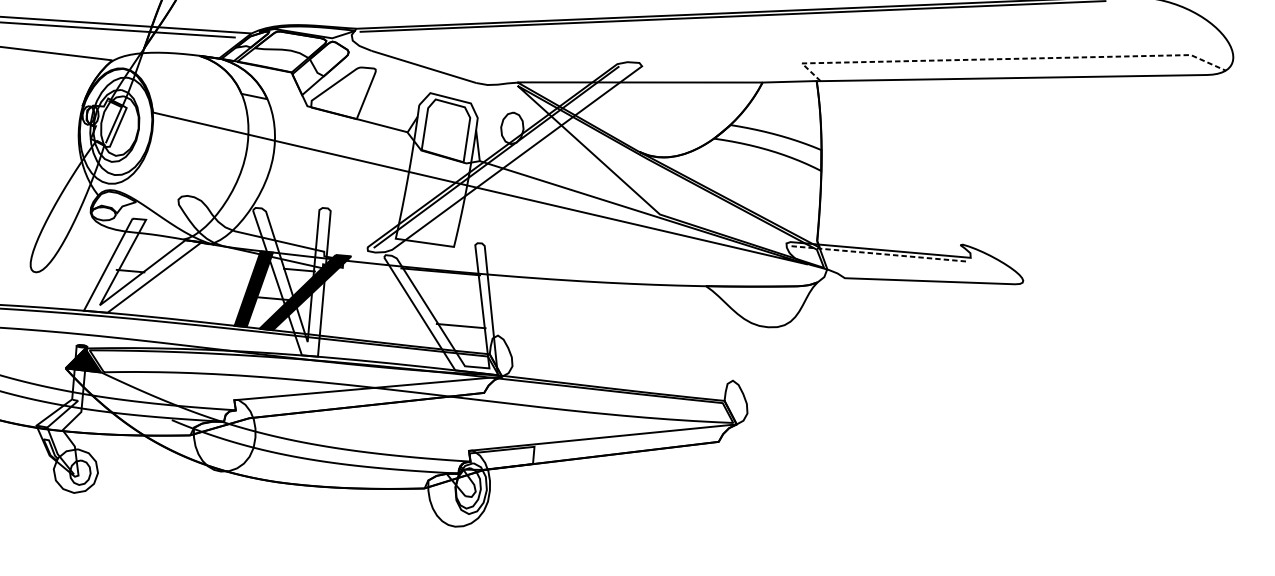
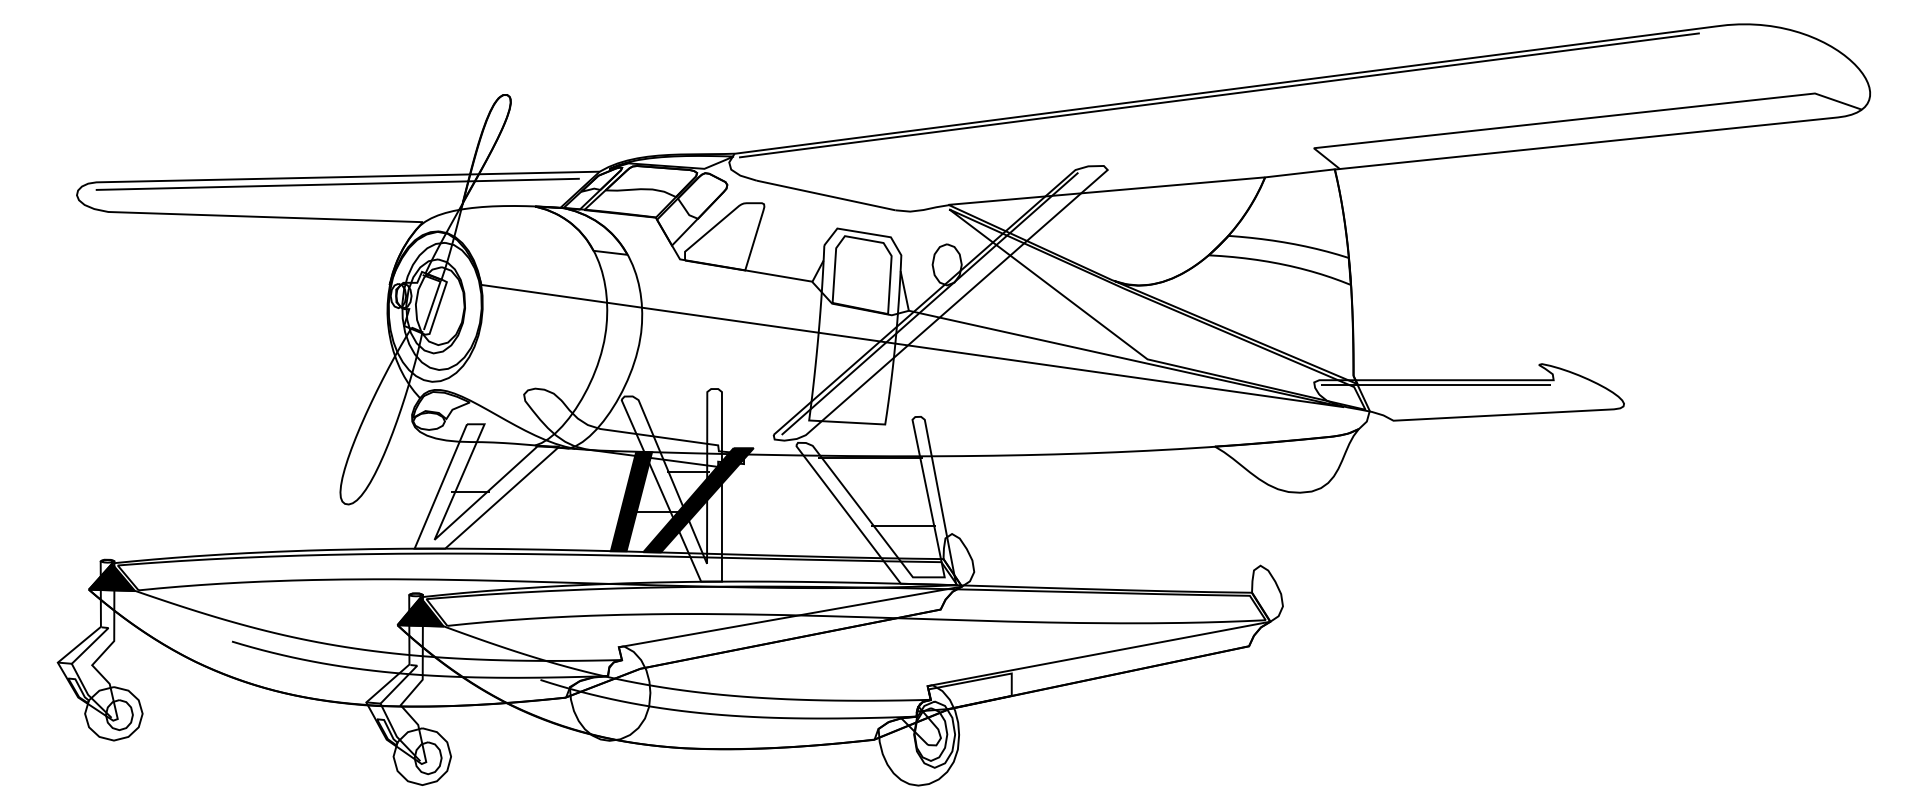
line: (1002, 58) -> (1572, 119), dashed -> solid
line: (879, 253) -> (1435, 385), dashed -> solid

